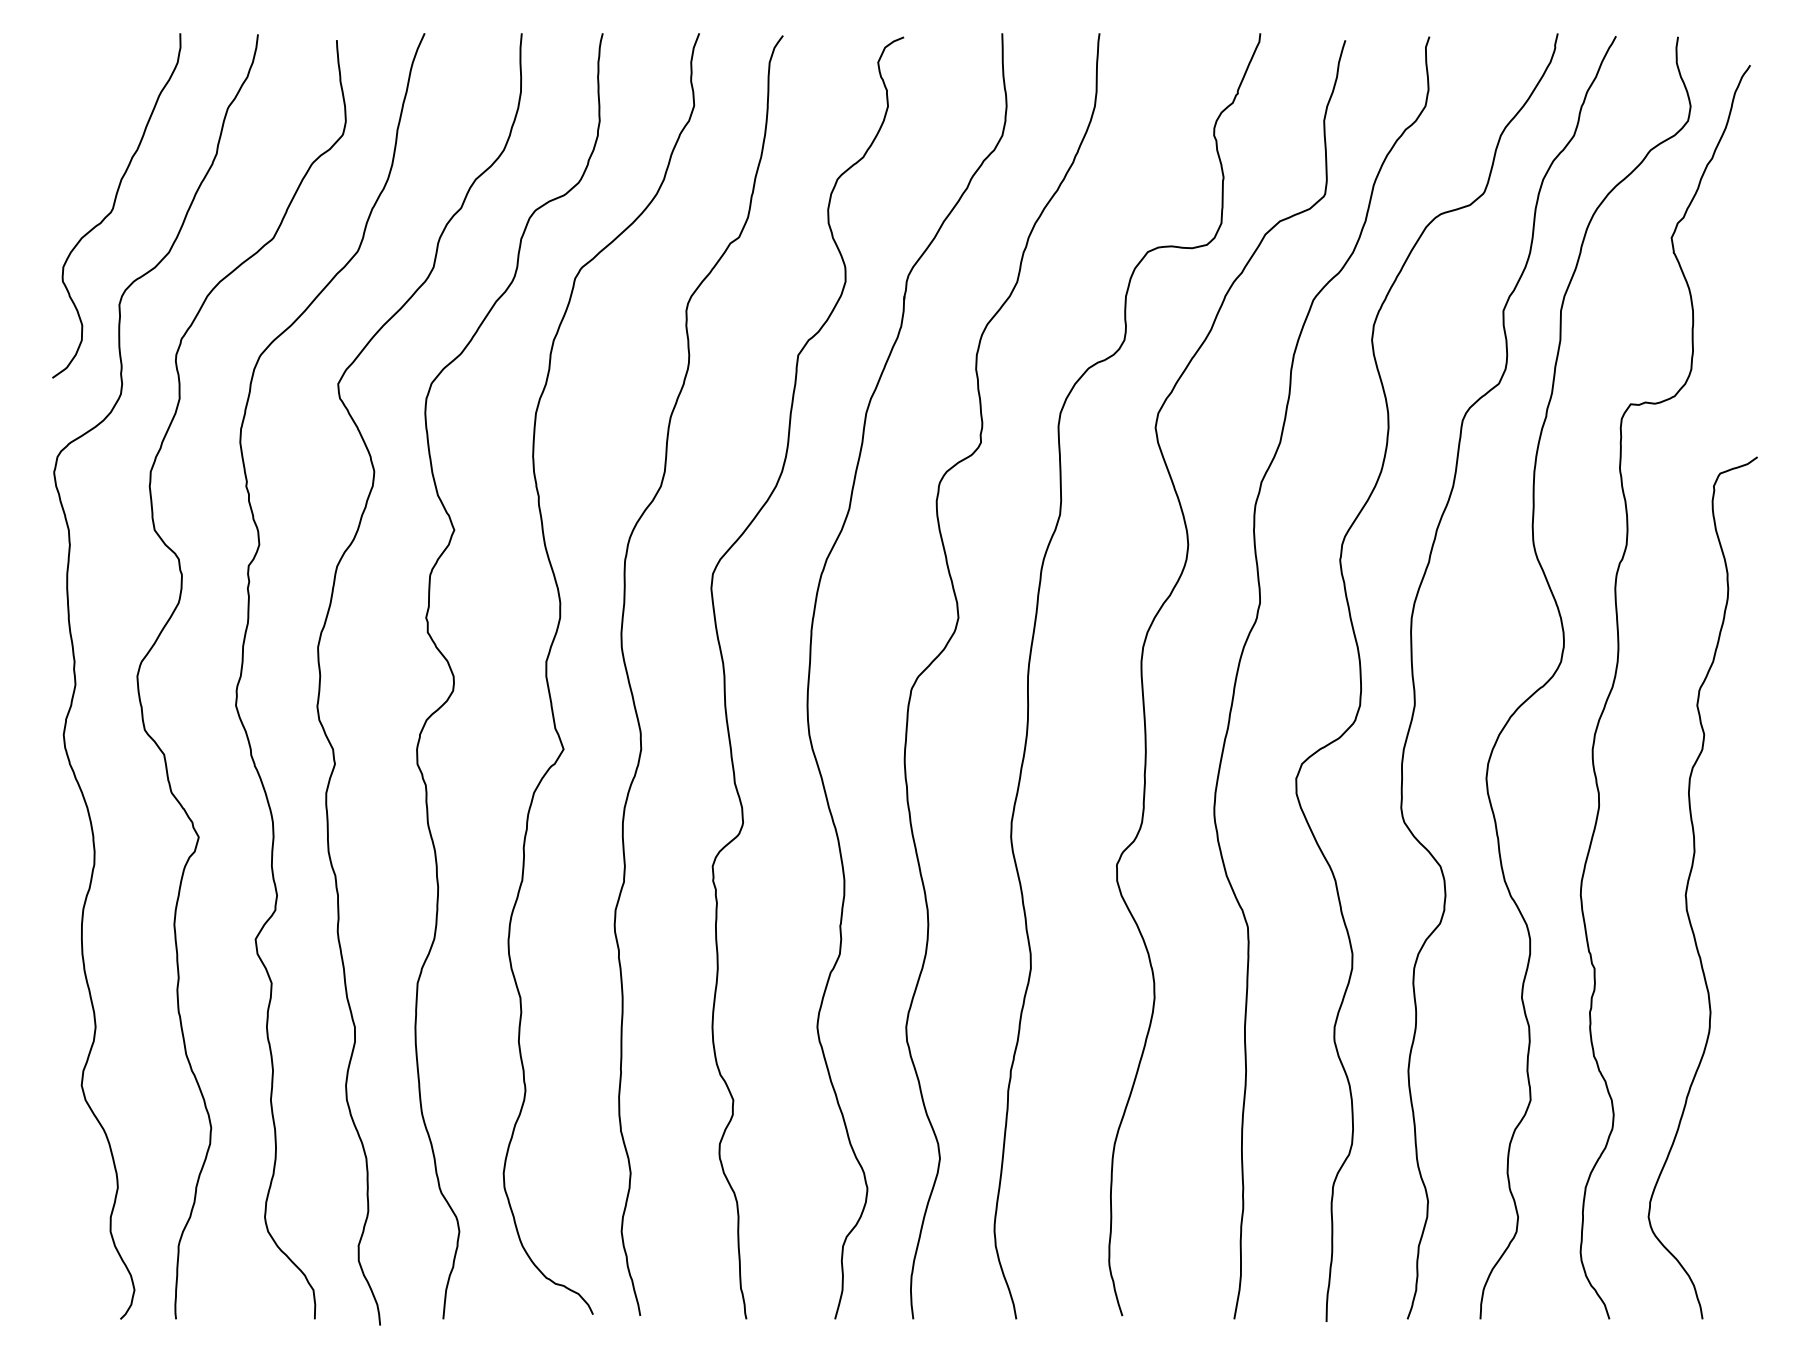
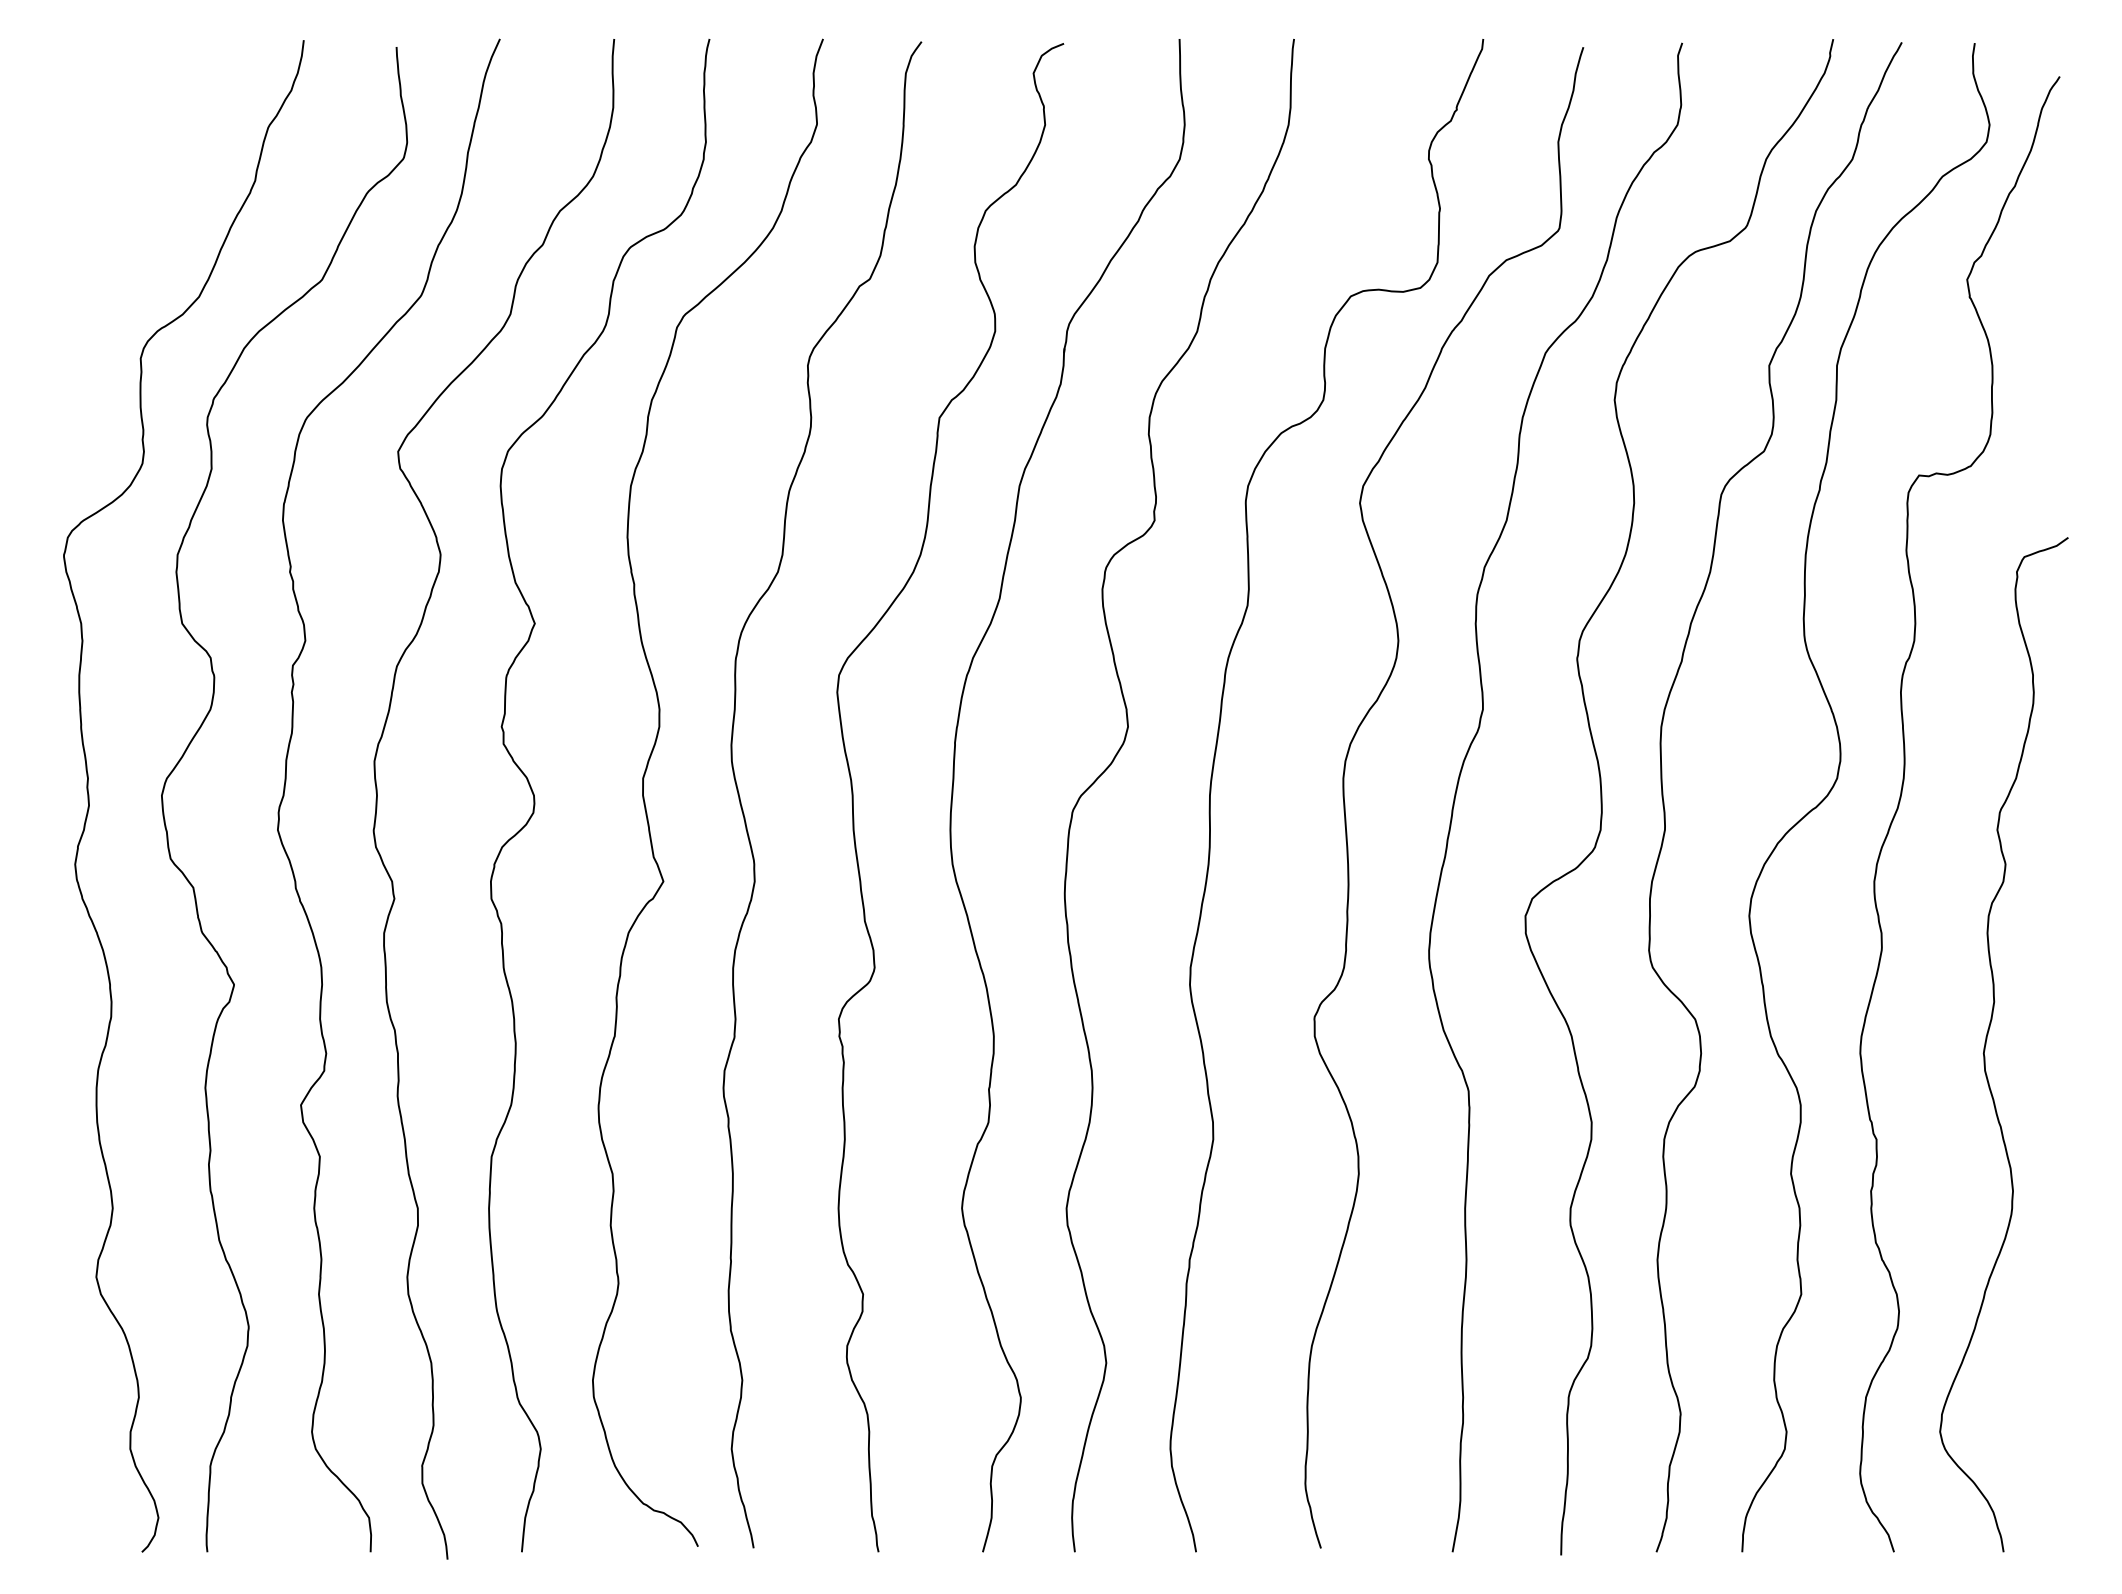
curve: (114, 205) -> (134, 241), removed

